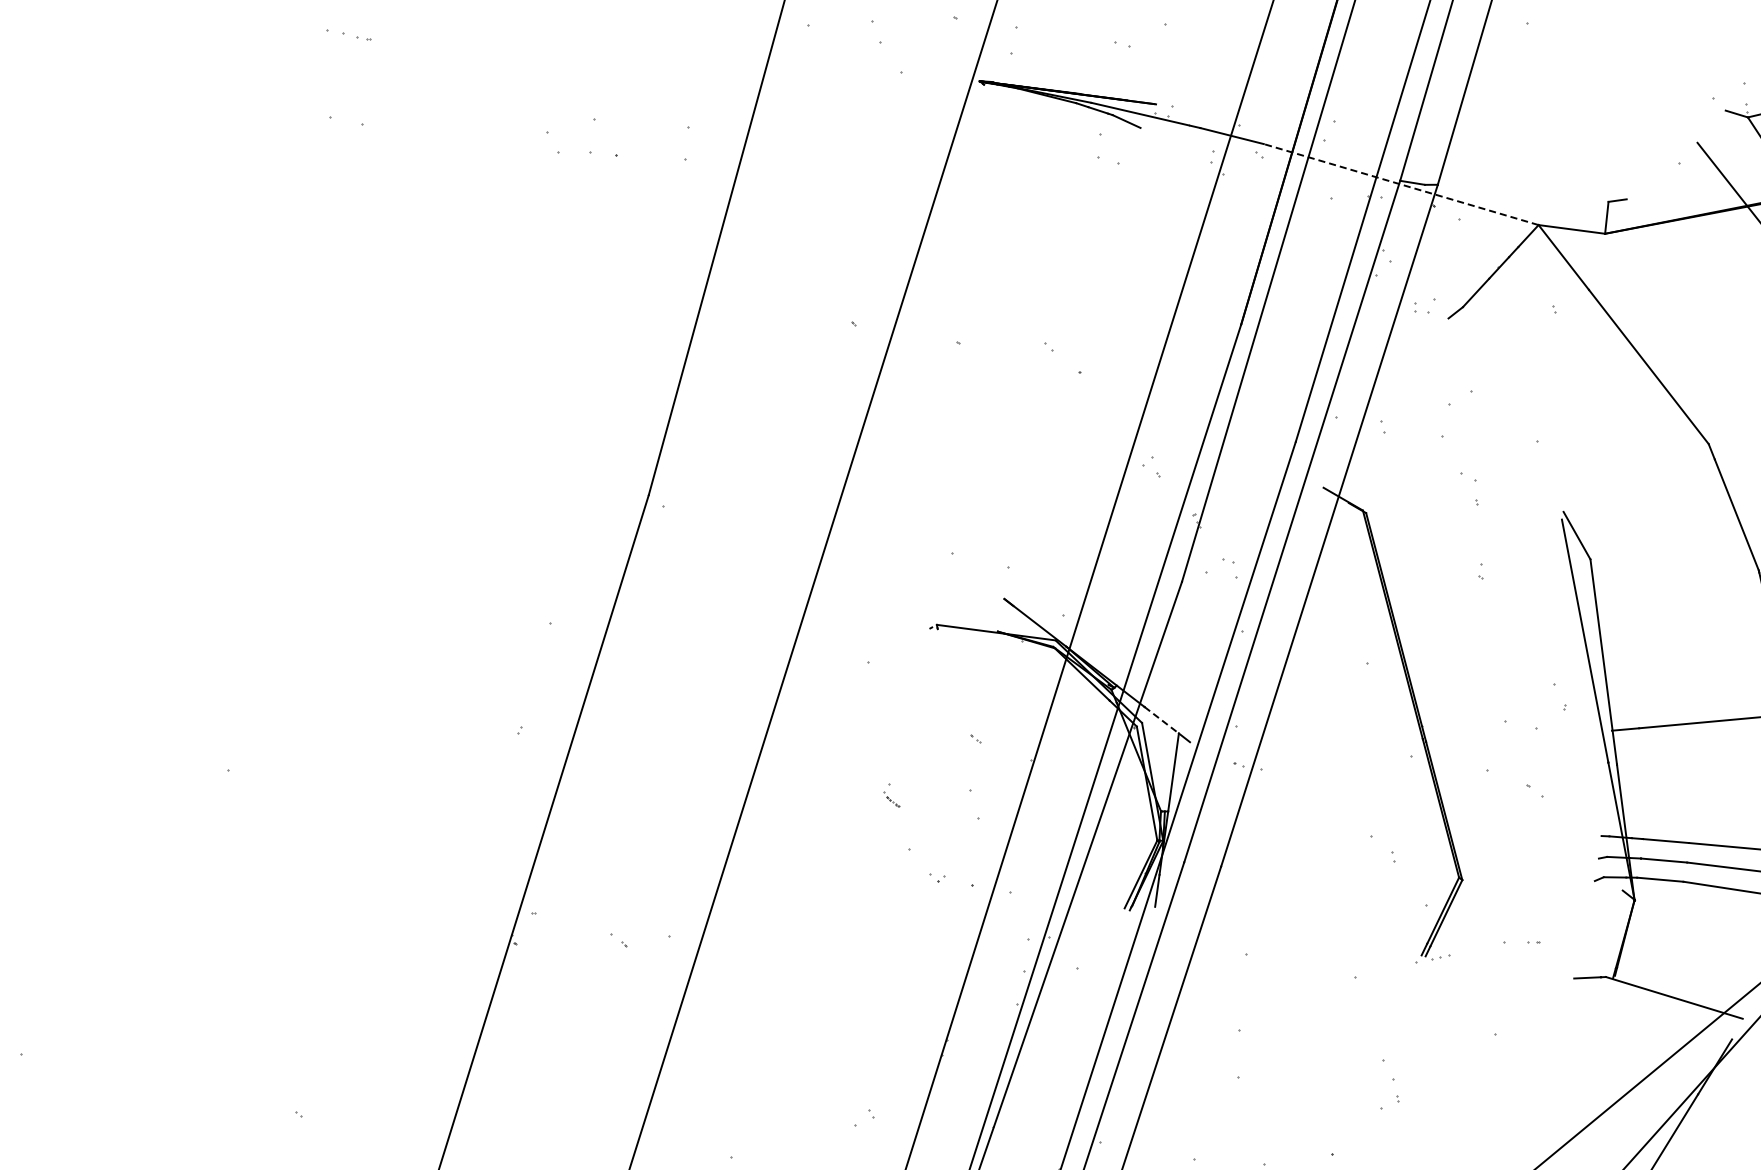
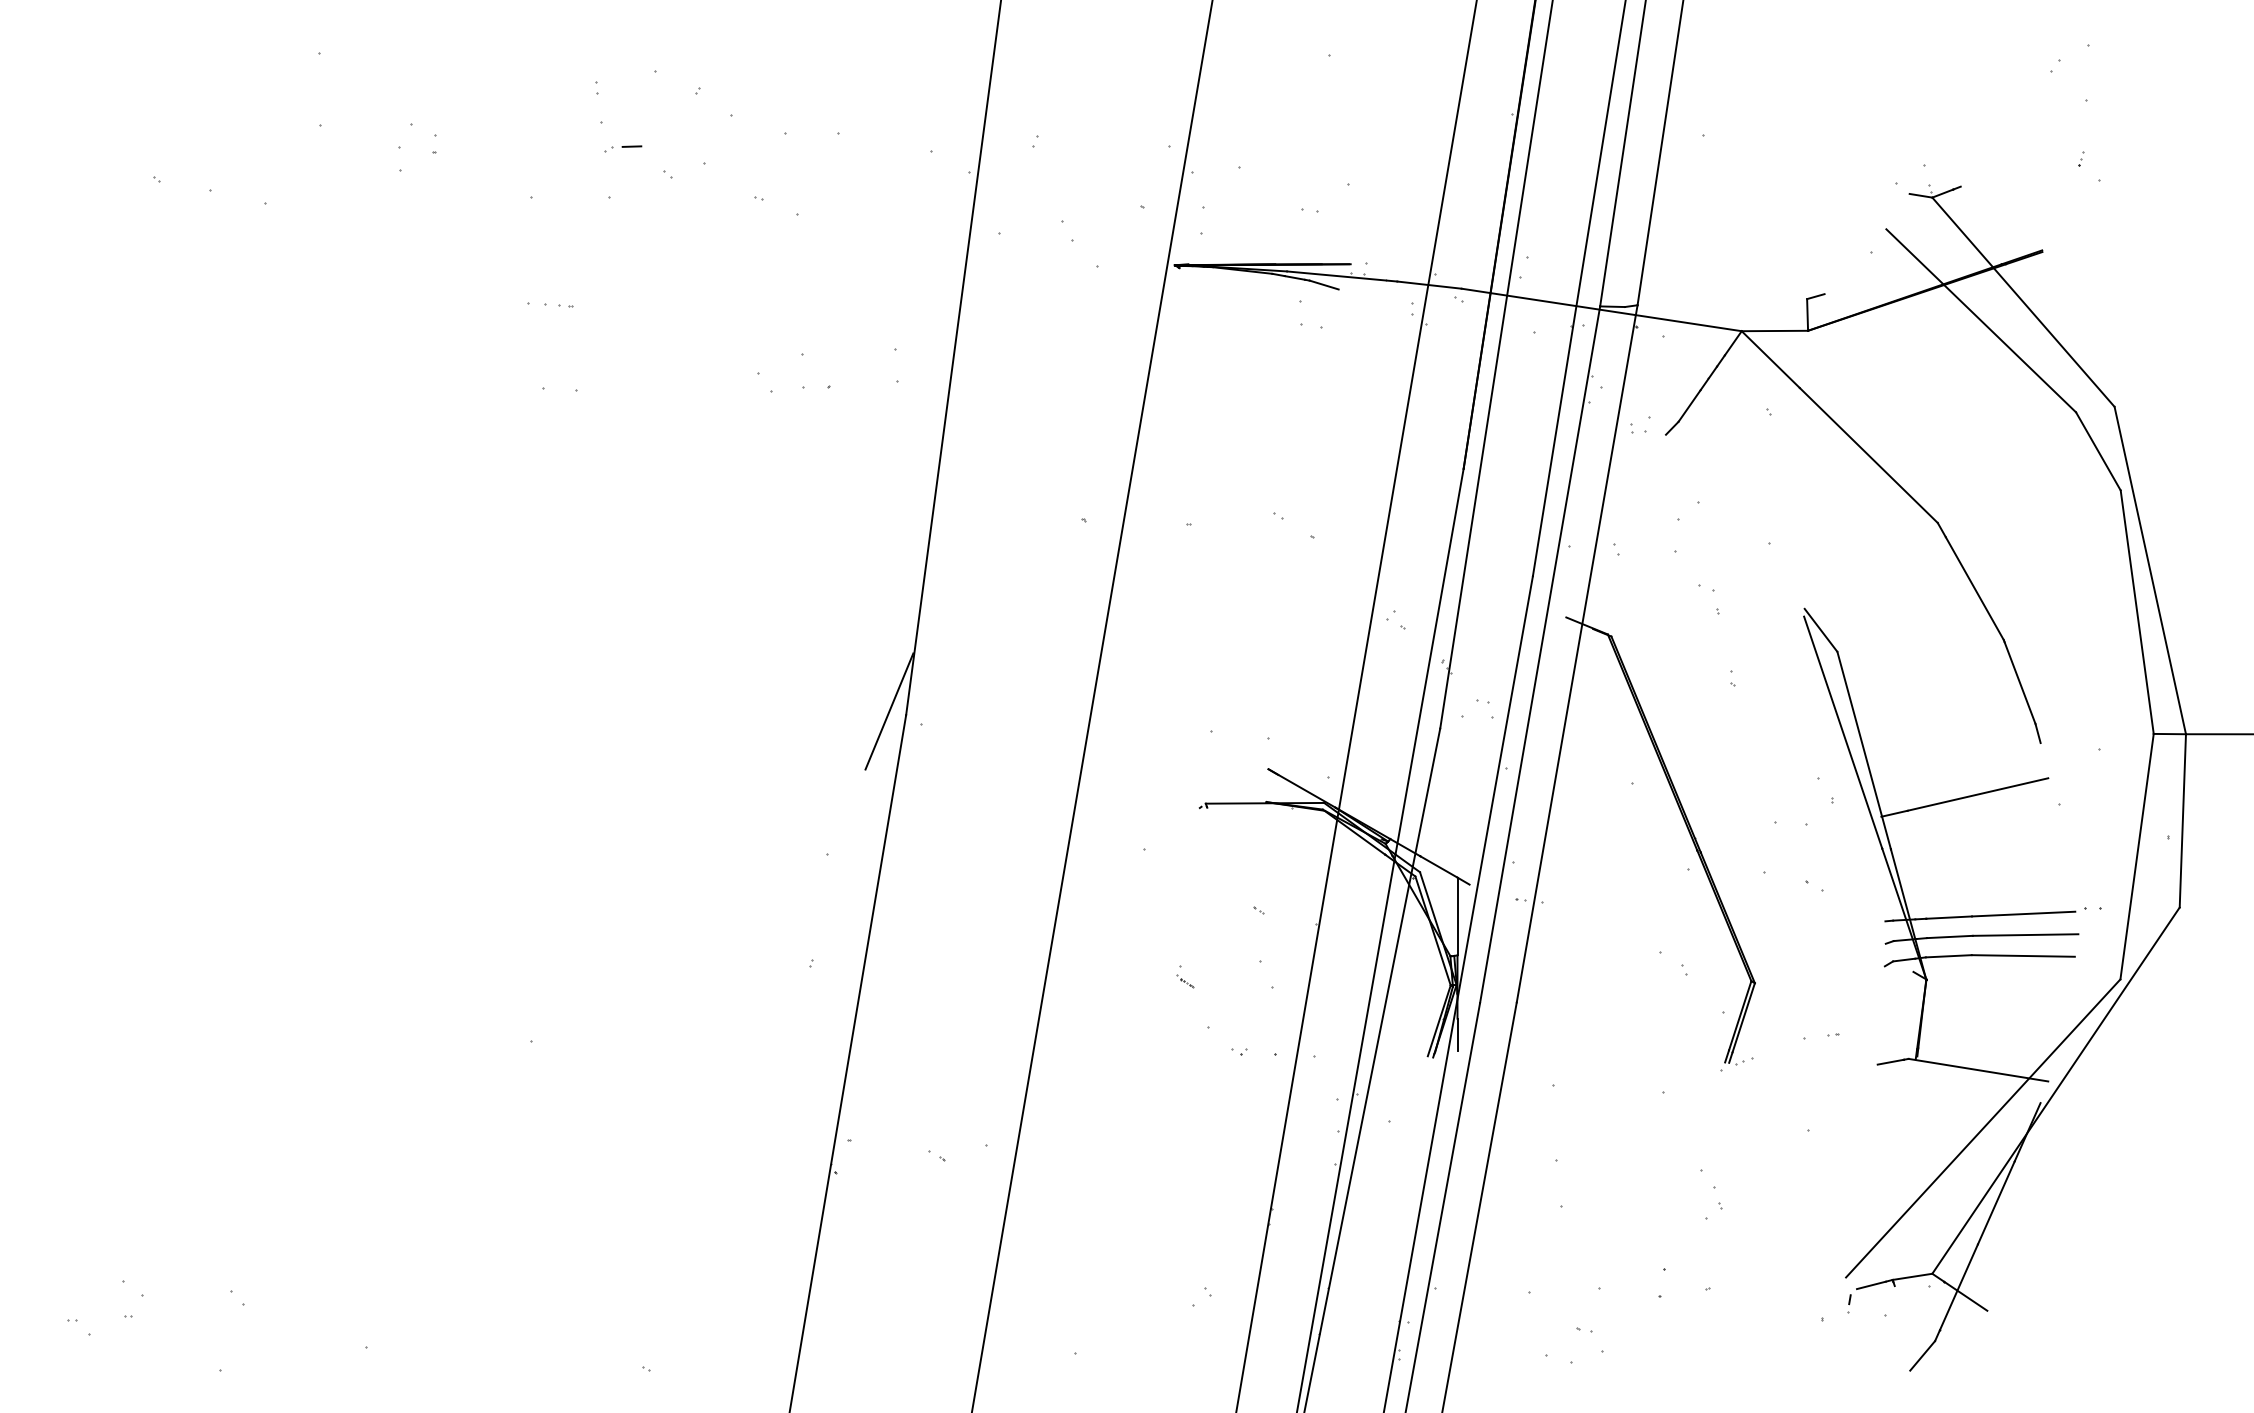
line: (1401, 184) -> (1601, 309), dashed -> solid
line: (632, 489) -> (889, 711), added
line: (1162, 720) -> (1439, 867), dashed -> solid

